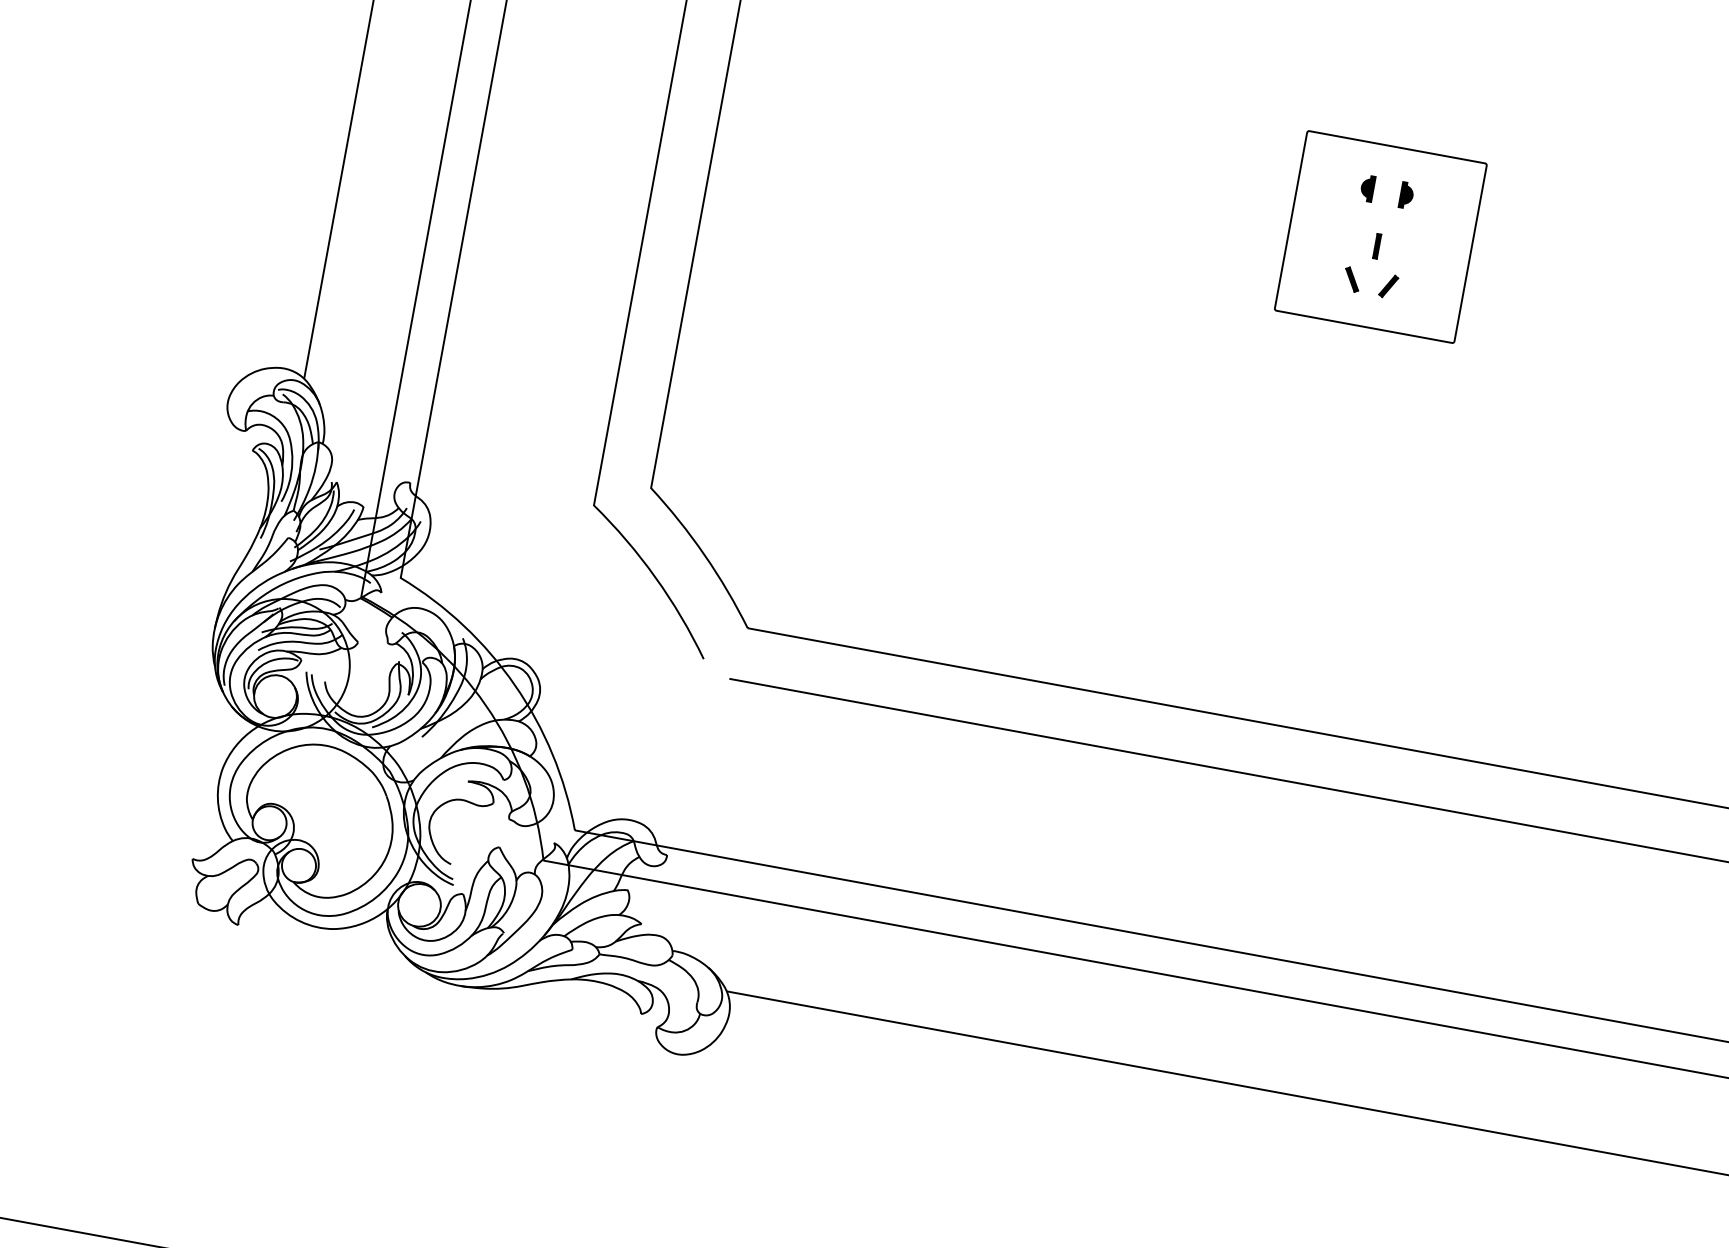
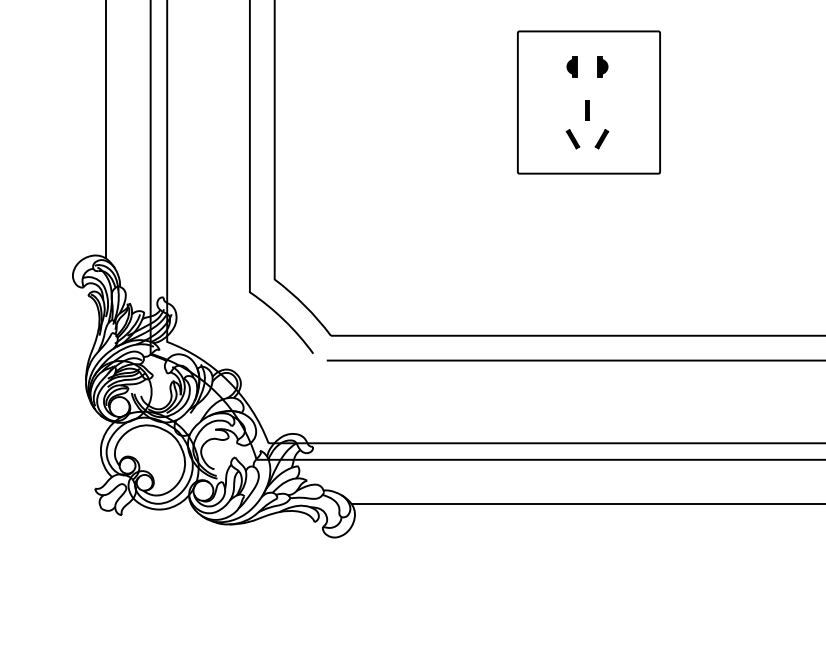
part: (1379, 236) -> (588, 102), size x1.67

